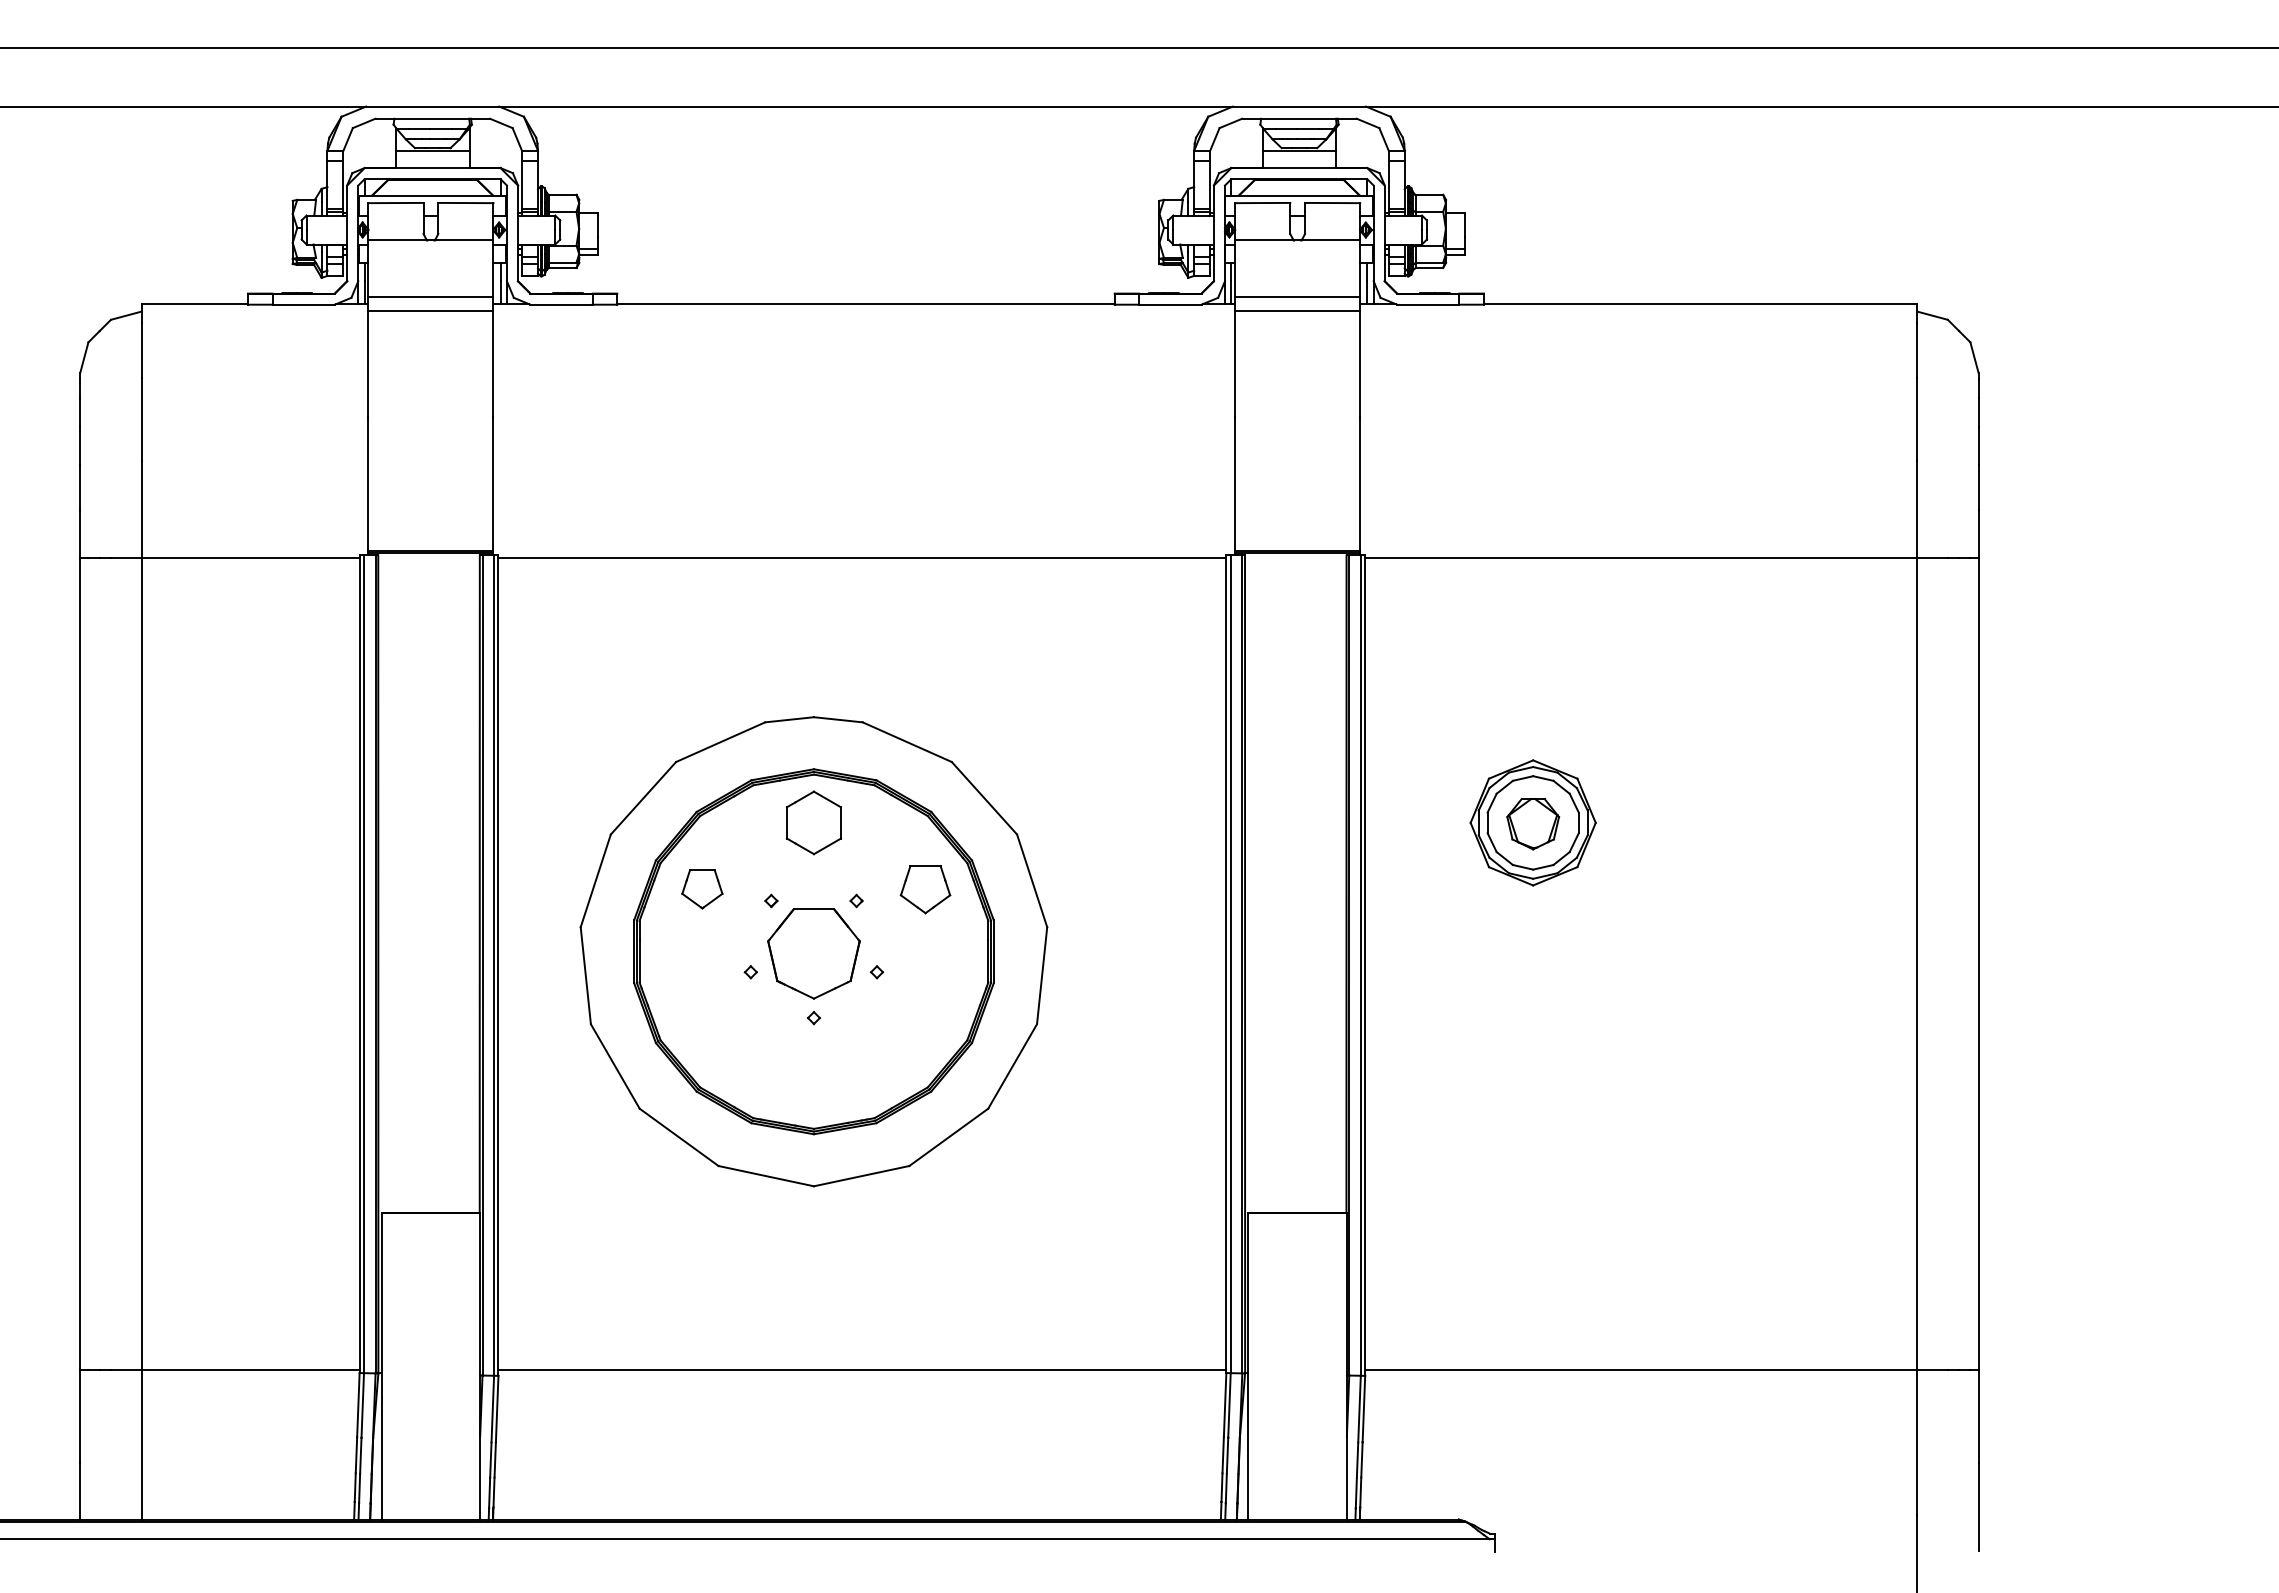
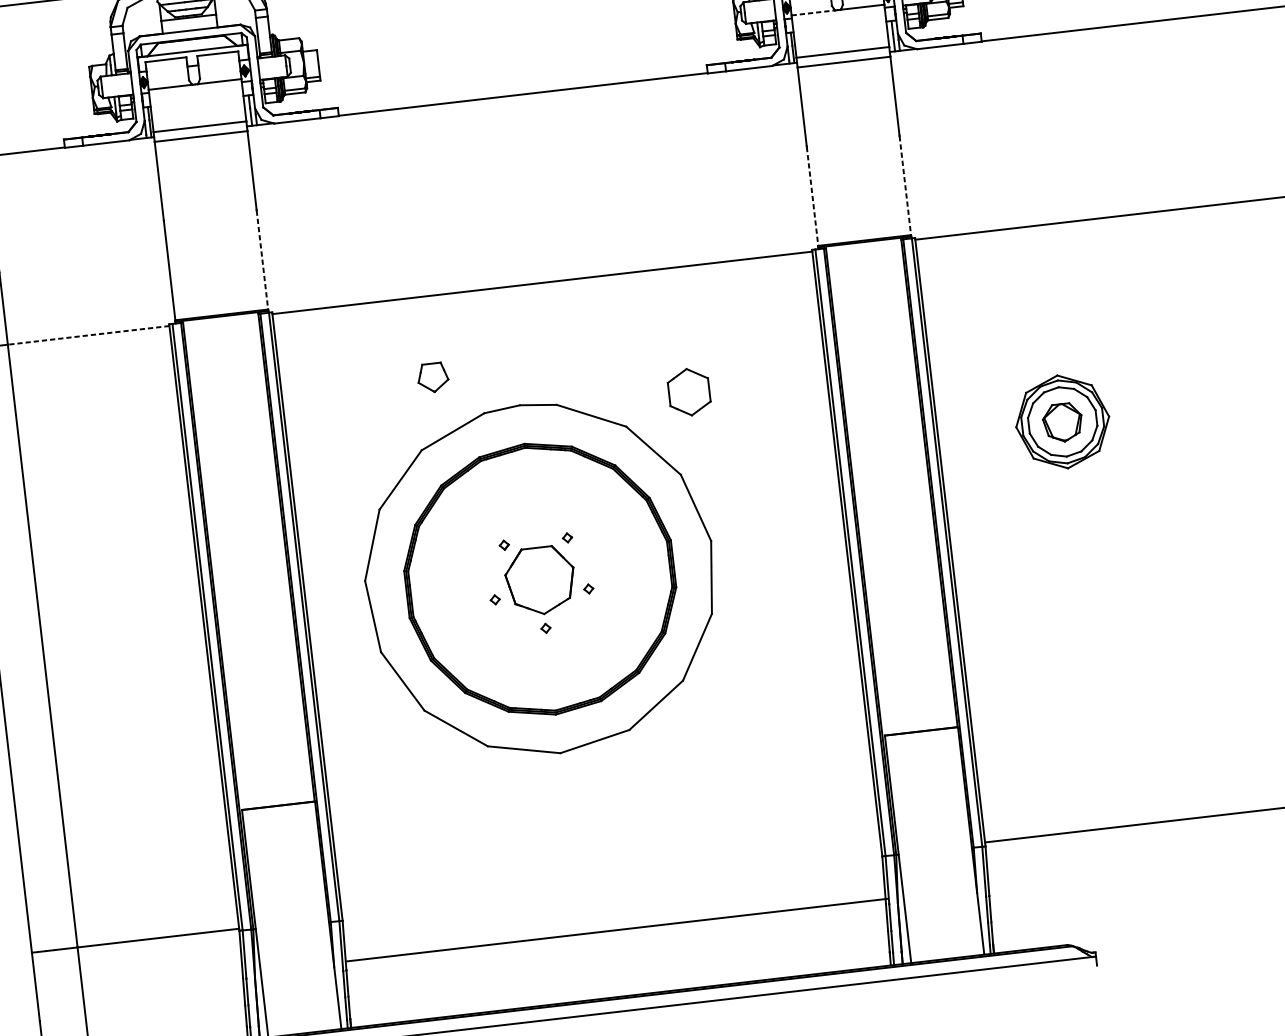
line: (1264, 240) -> (813, 12), solid -> dashed
line: (493, 484) -> (262, 260), solid -> dashed
line: (1235, 484) -> (812, 196), solid -> dashed
line: (1360, 484) -> (905, 185), solid -> dashed
line: (250, 557) -> (88, 335), solid -> dashed
part: (813, 822) -> (688, 391), moved
part: (702, 889) -> (433, 377), moved
part: (925, 889) -> (617, 523), removed
line: (862, 1370) -> (617, 930), moved

